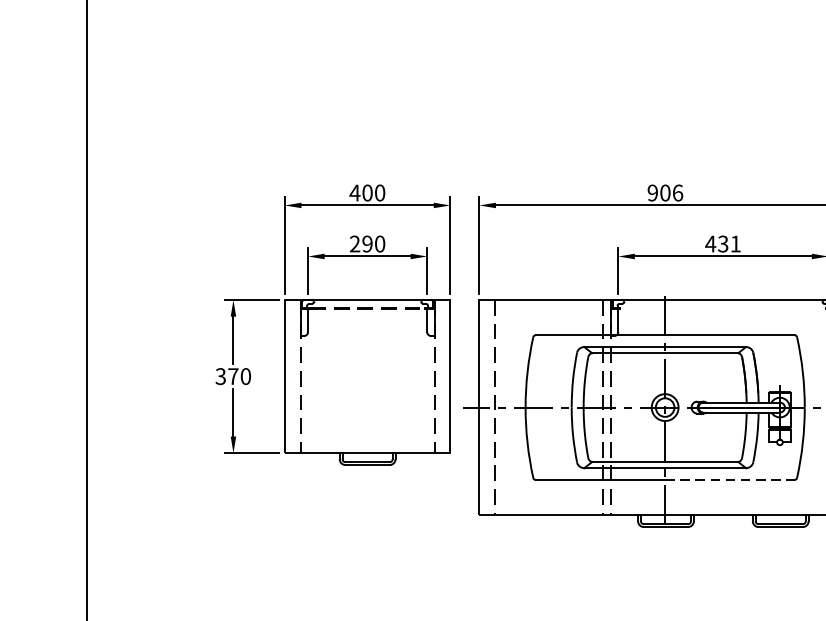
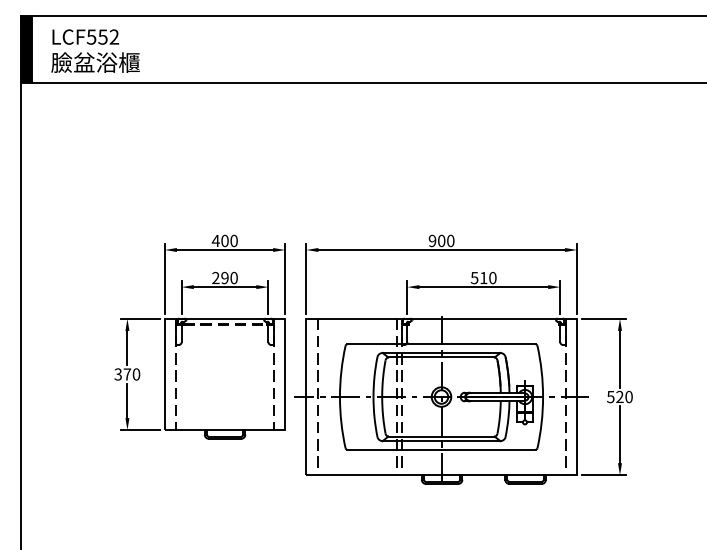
text: (677, 192) -> (450, 240), 906 -> 900
text: (722, 243) -> (483, 277), 431 -> 510
line: (731, 479) -> (489, 449), dashed -> solid

